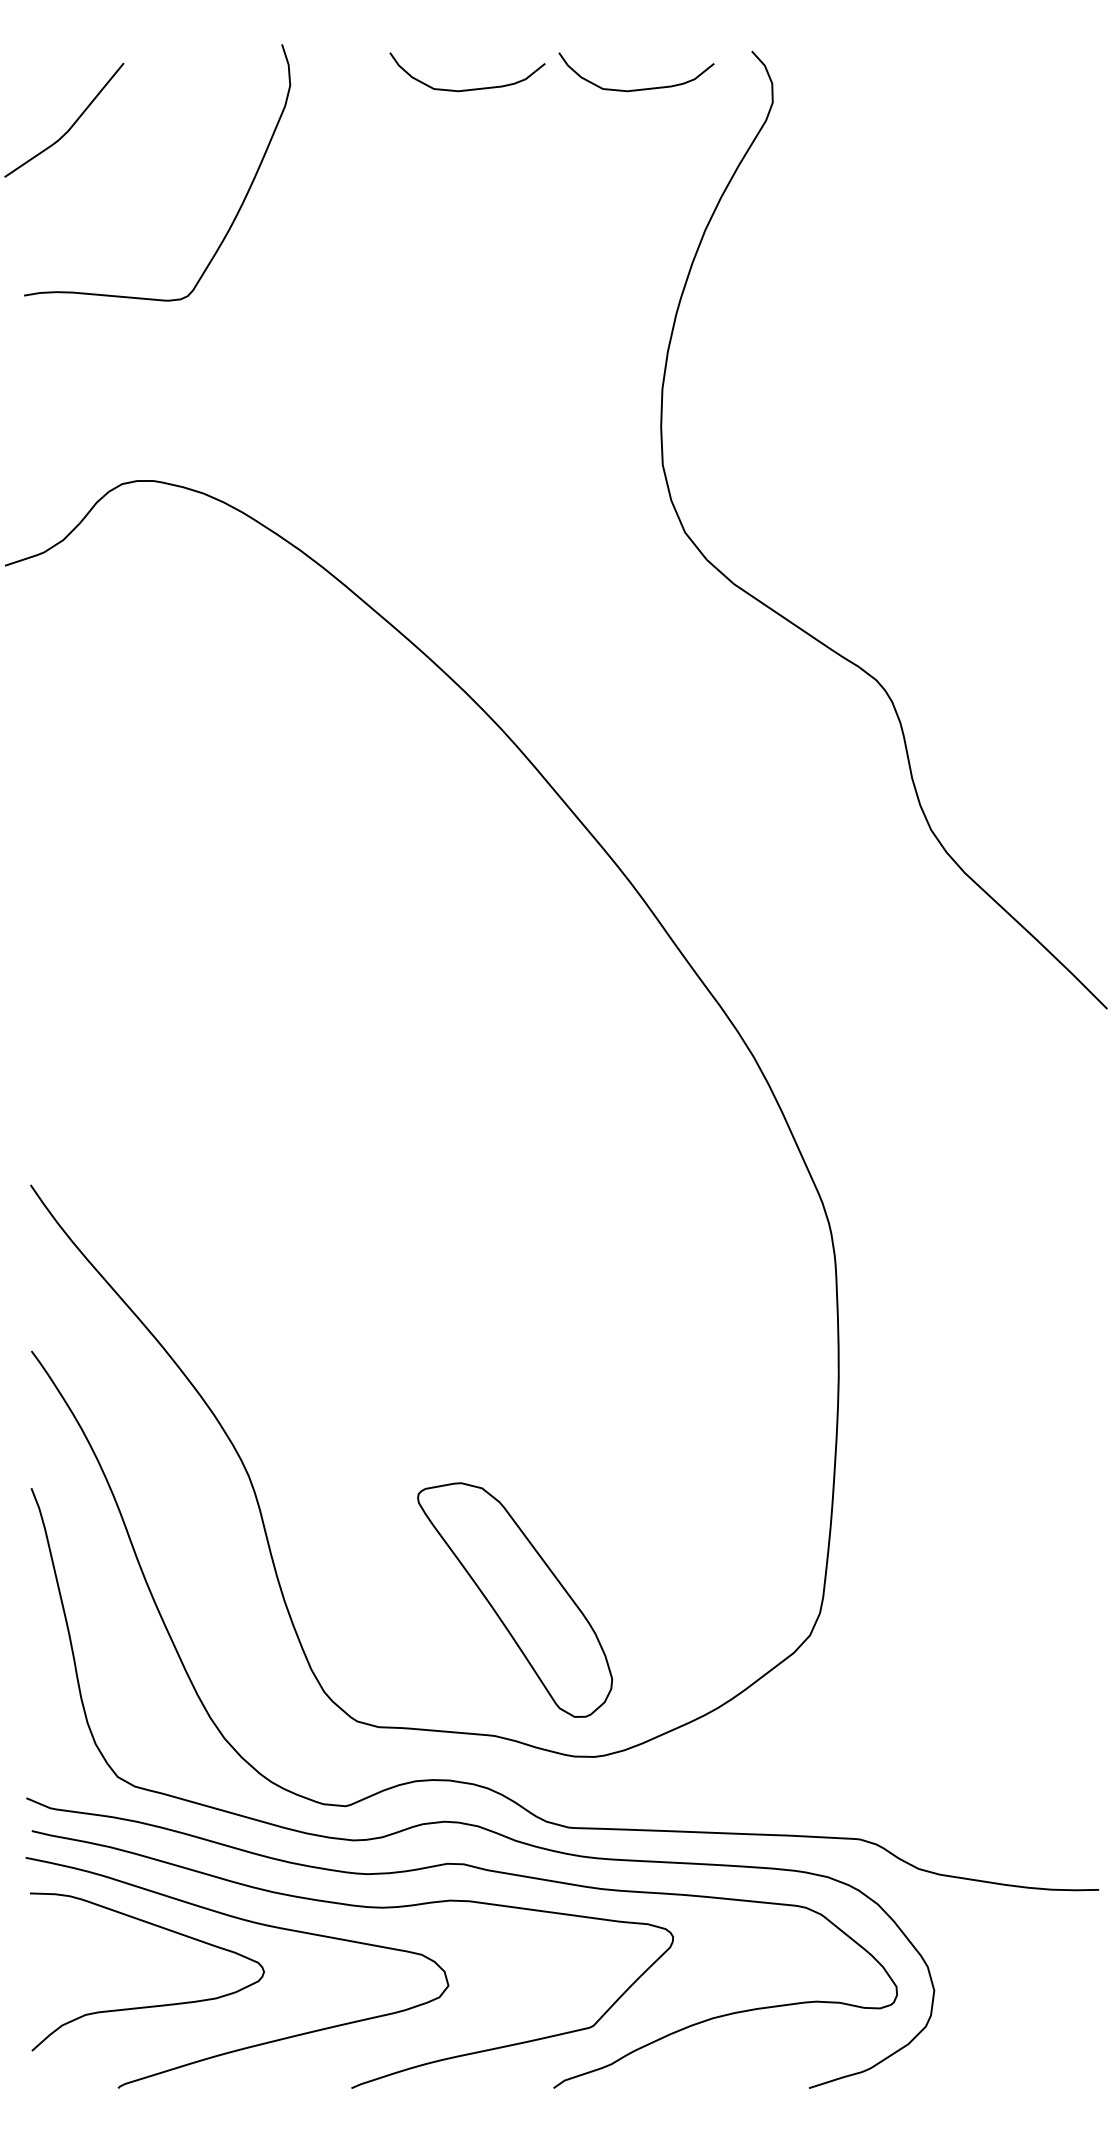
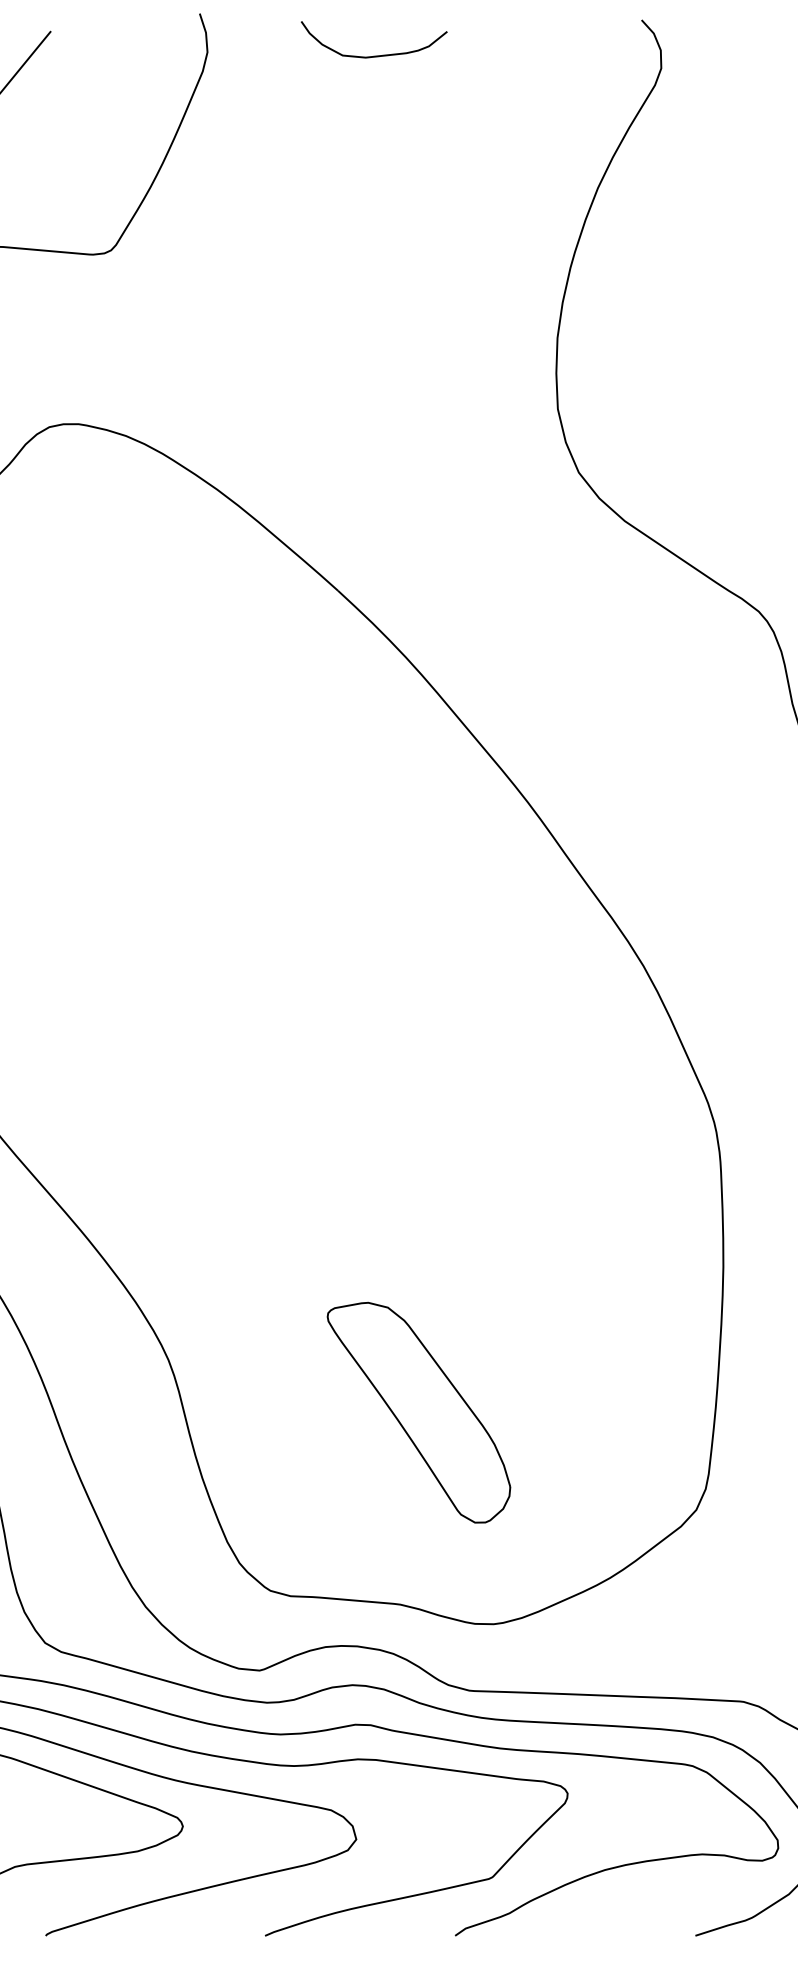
curve: (641, 88) -> (537, 55), removed
part: (515, 1599) -> (419, 1412), moved

